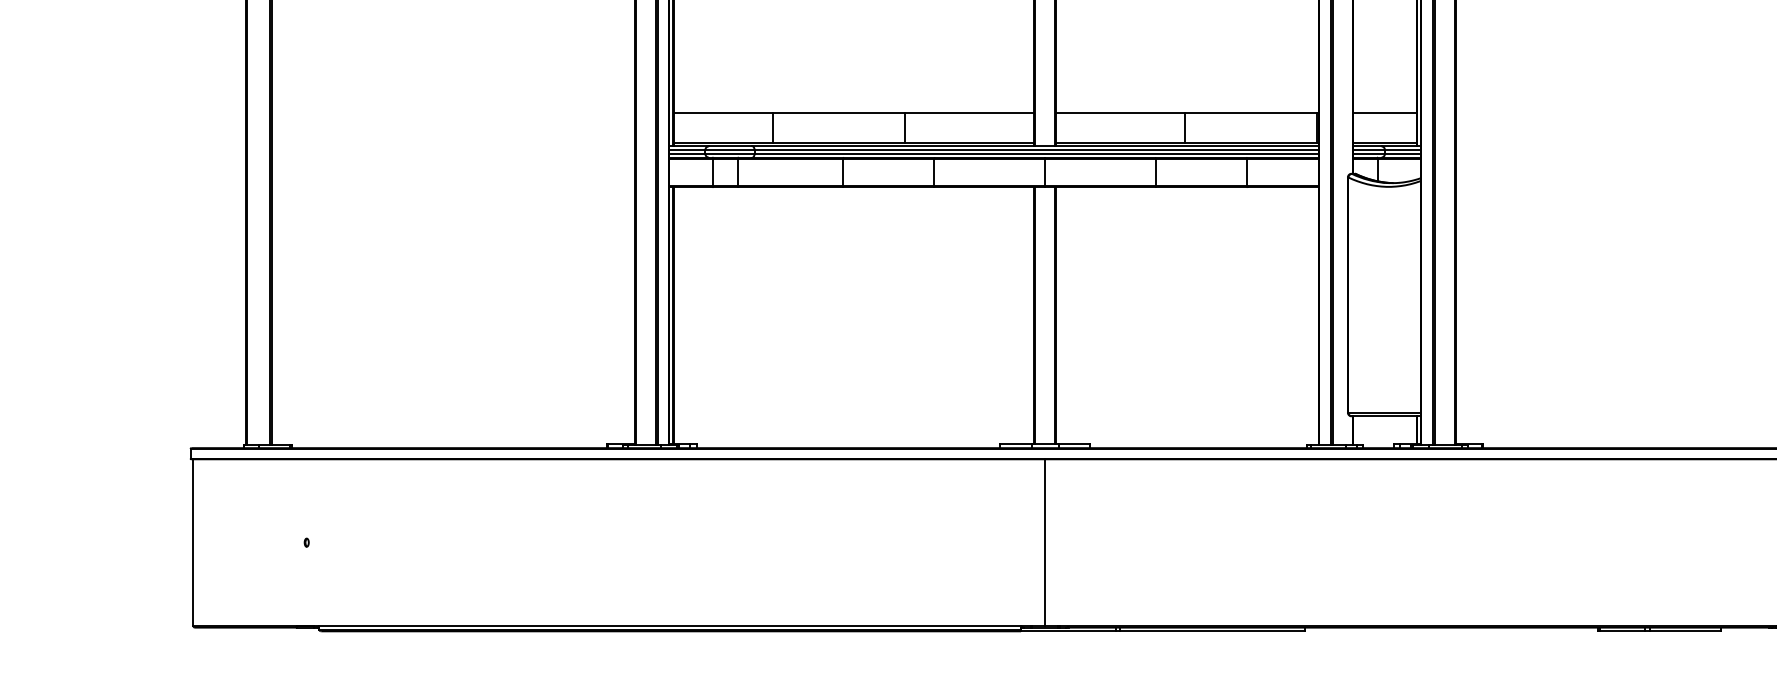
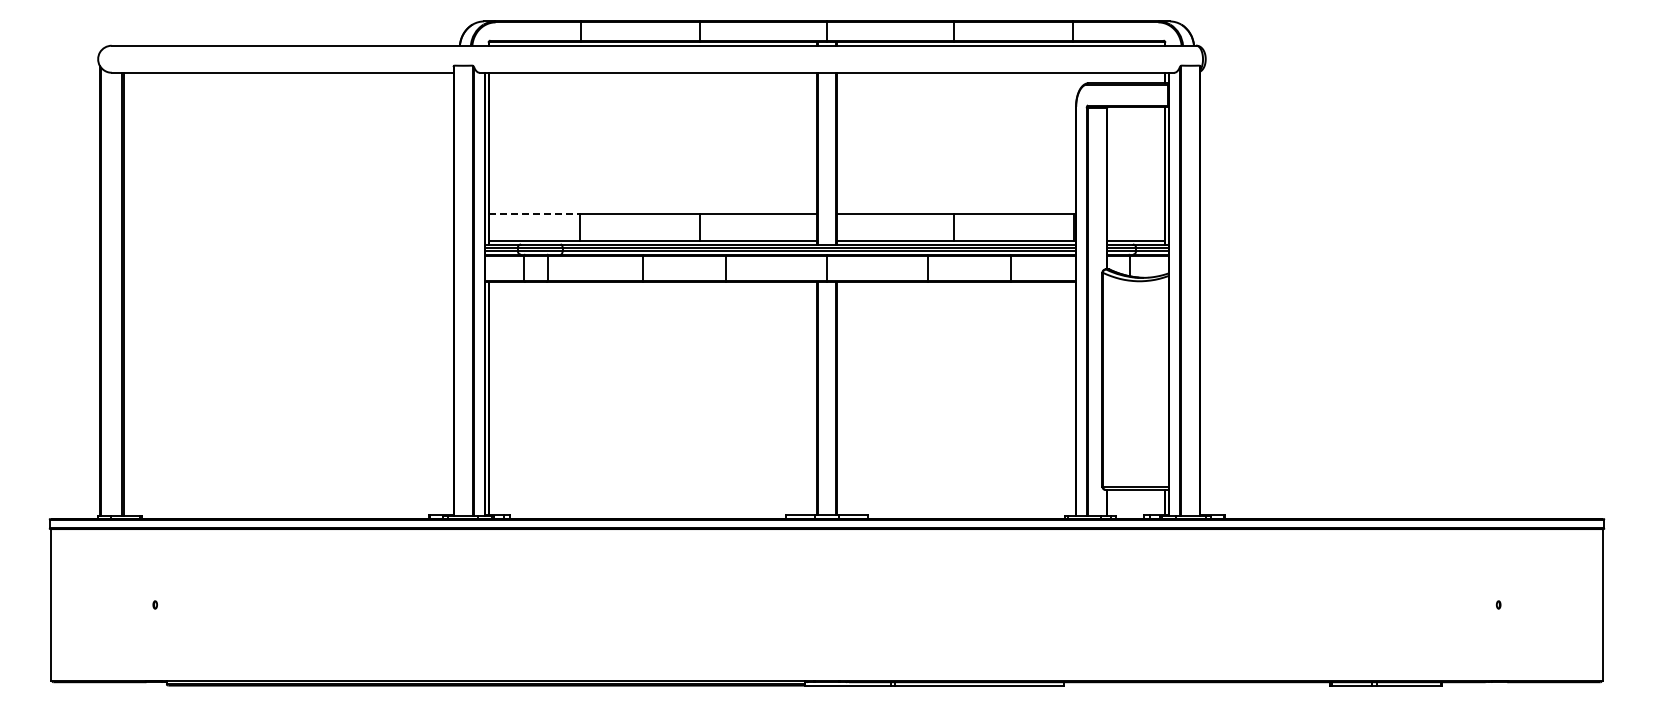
line: (723, 113) -> (534, 214), solid -> dashed
line: (1384, 113) -> (1135, 214), removed
line: (1045, 542) -> (827, 604), removed

